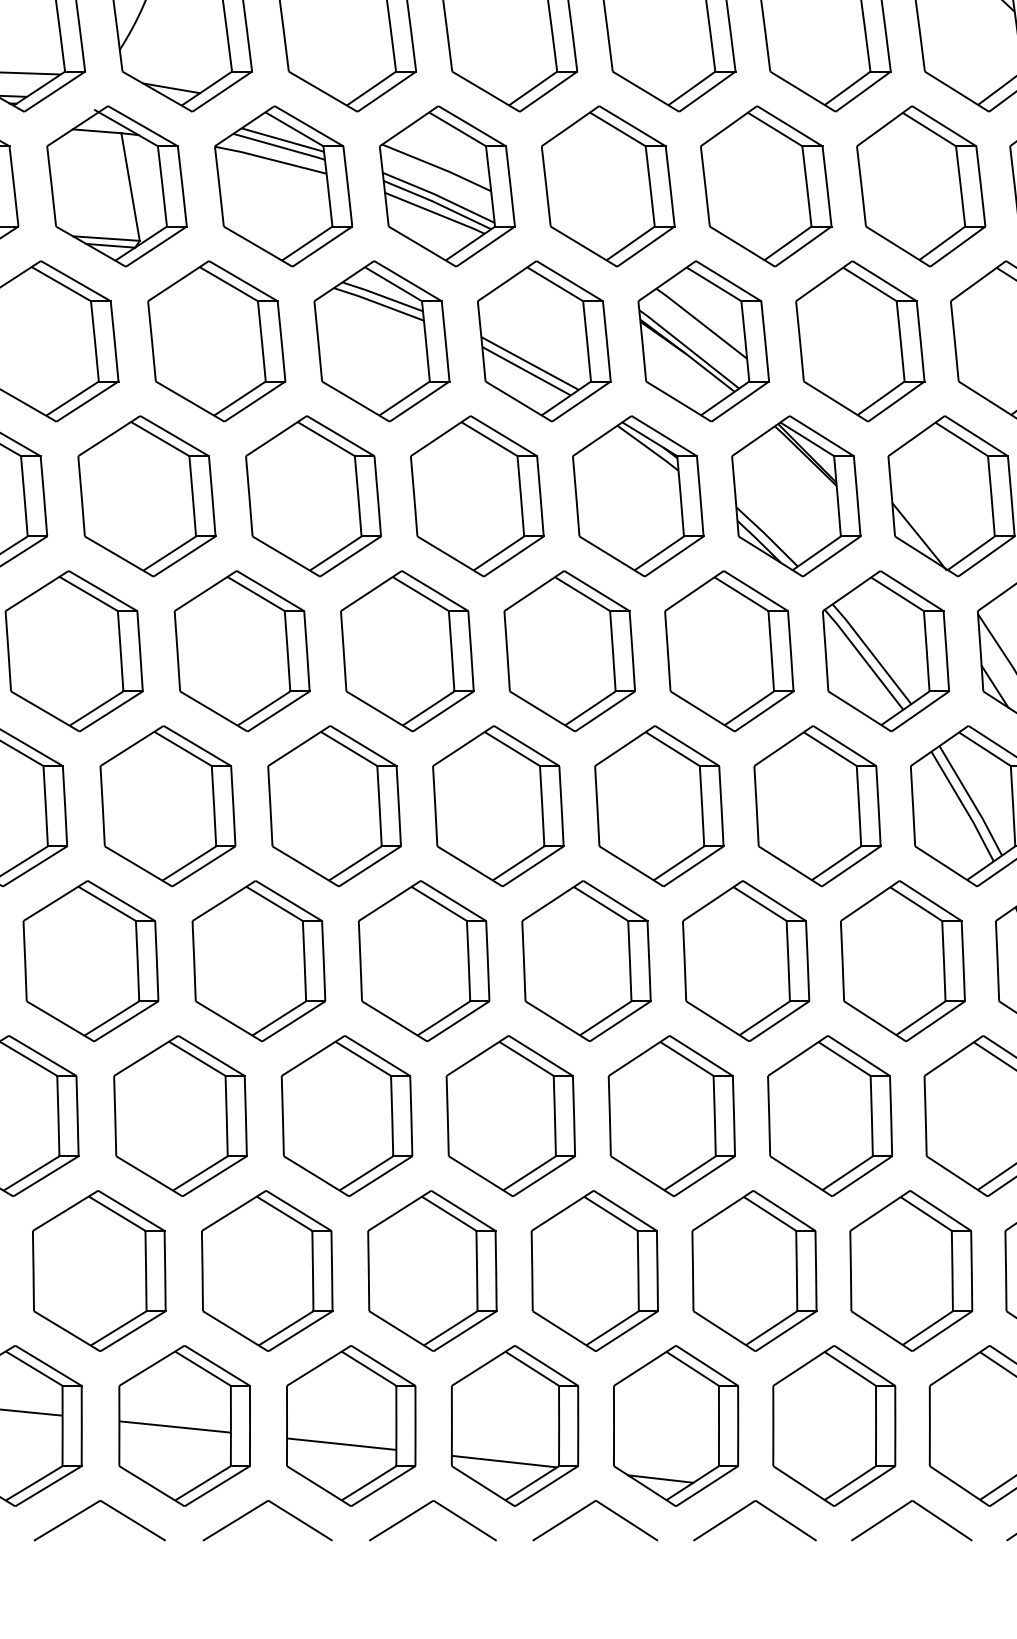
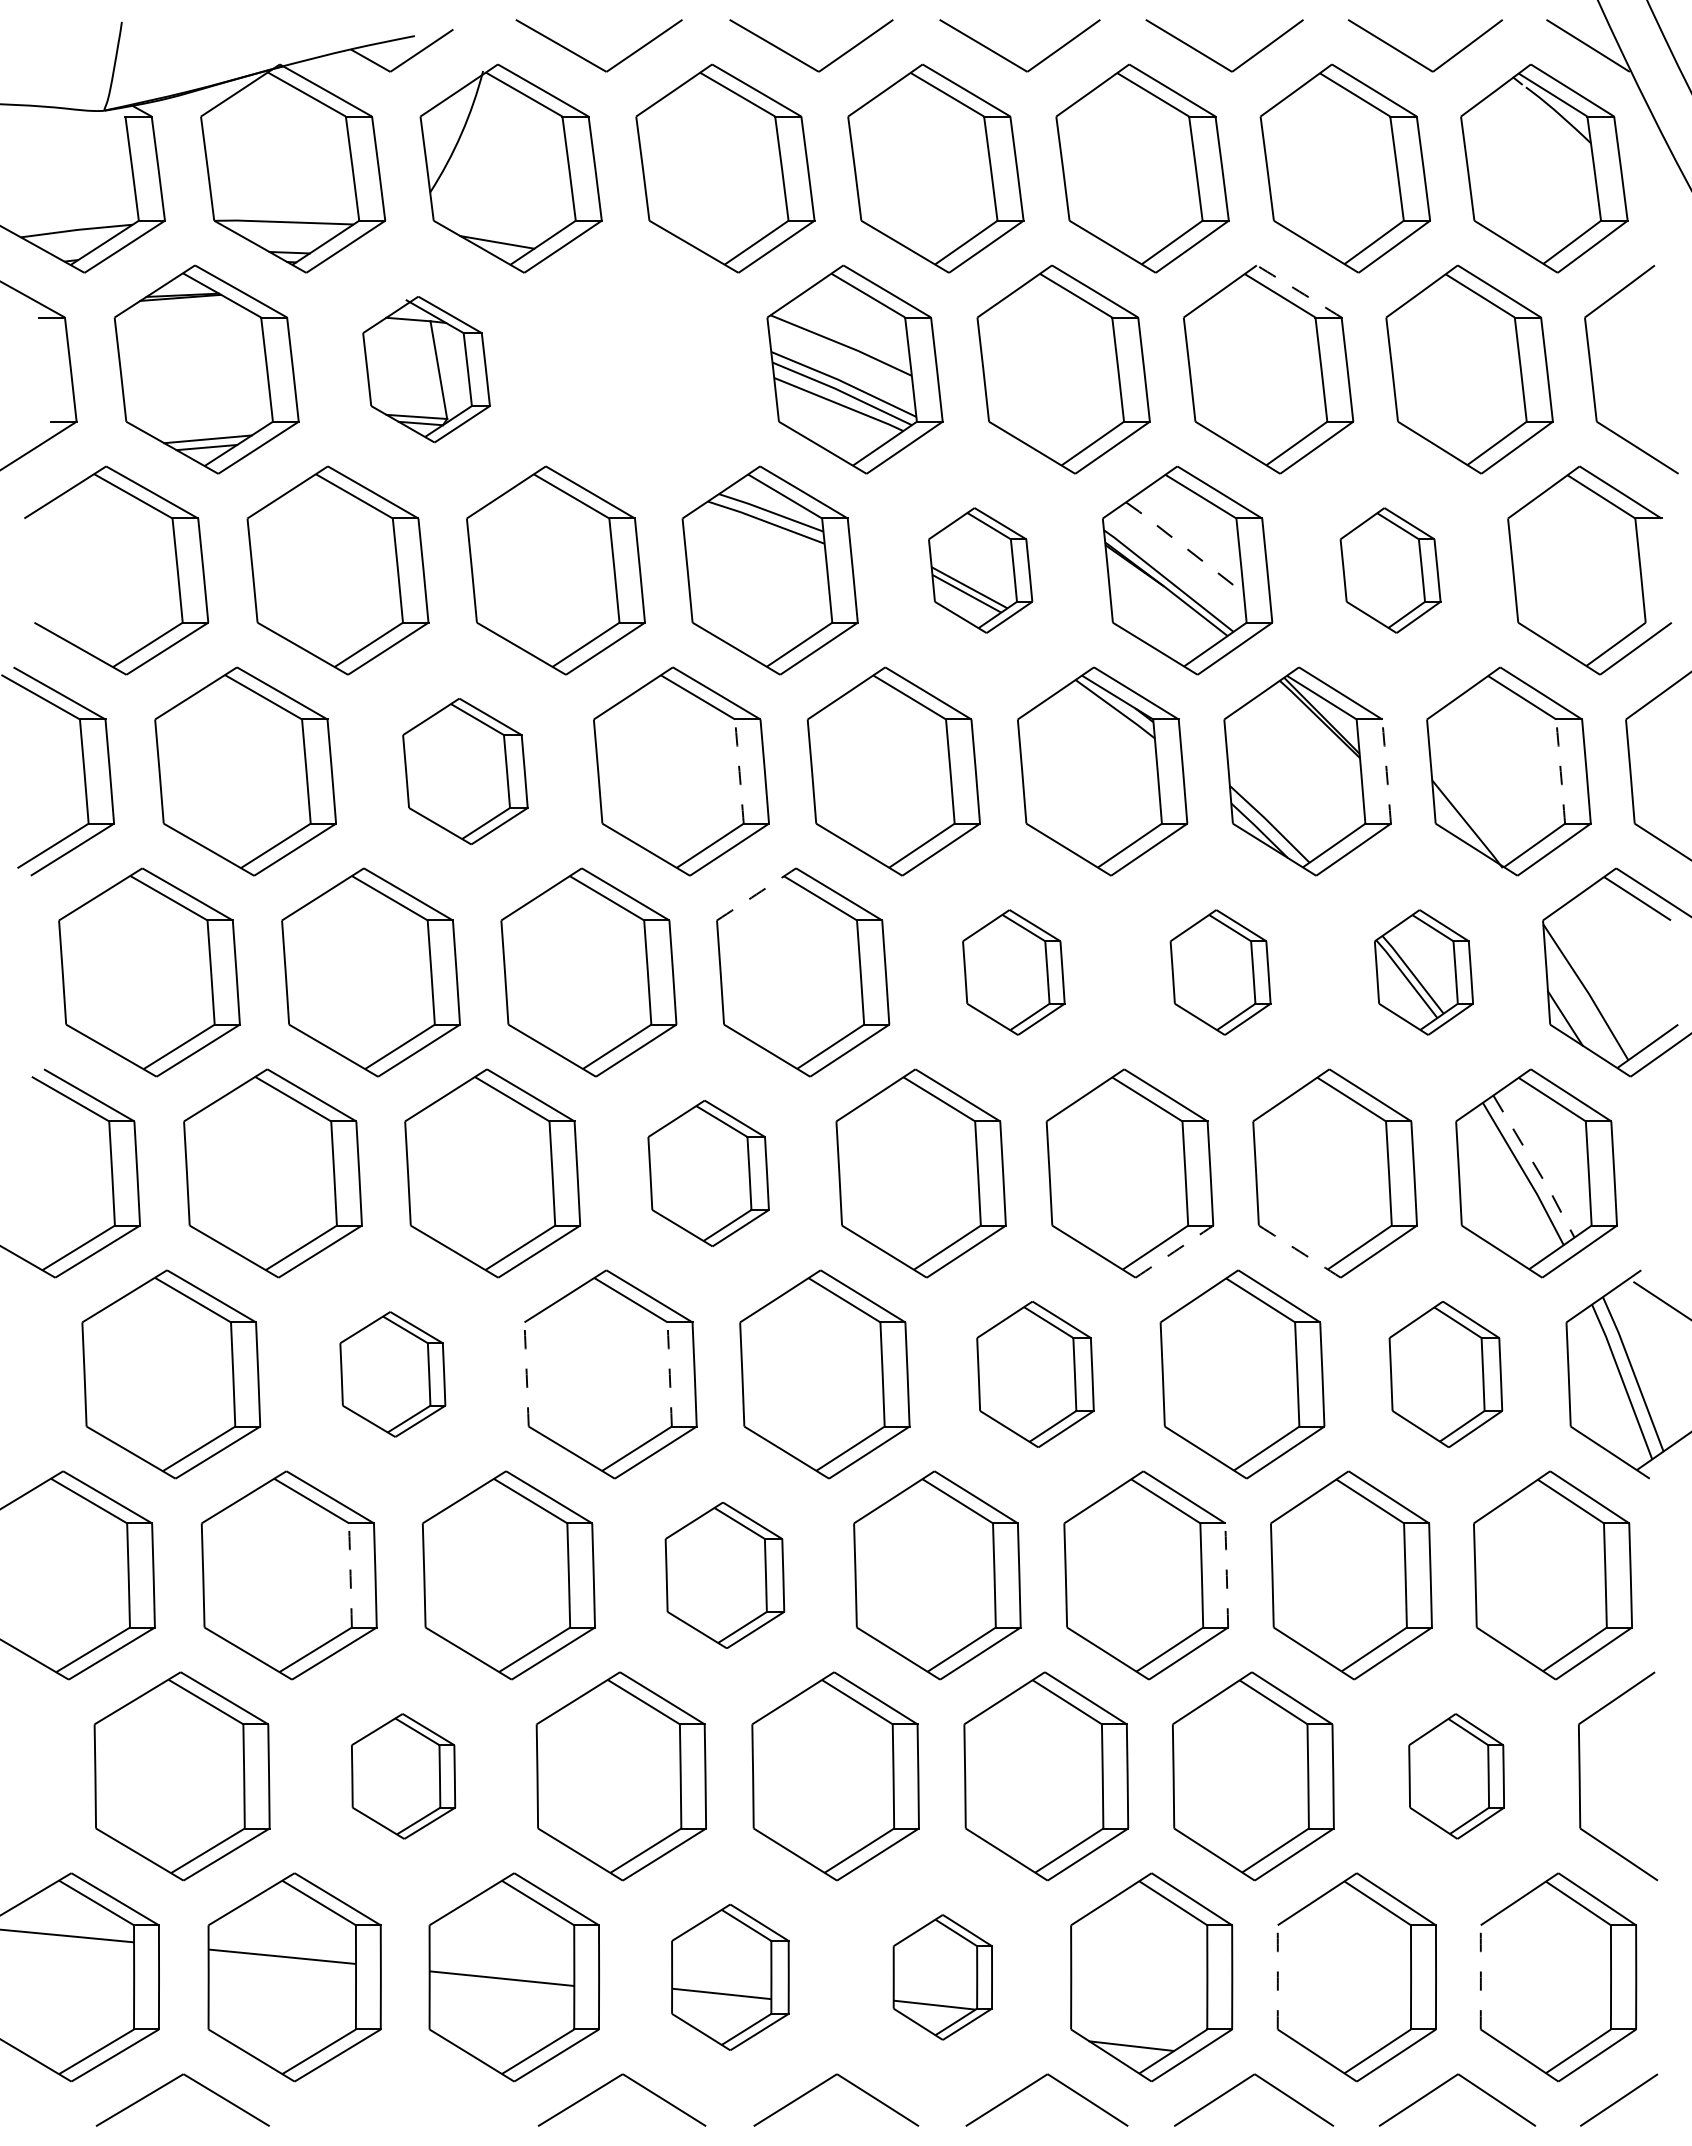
arc: (790, 126) -> (1299, 291), solid -> dashed
part: (116, 186) -> (426, 369), size x0.7
part: (283, 186) -> (642, 369), removed
line: (701, 323) -> (1184, 547), solid -> dashed
part: (544, 341) -> (980, 570), size x0.6
part: (860, 341) -> (1390, 570), size x0.6
part: (147, 496) -> (465, 771), size x0.7
arc: (358, 496) -> (739, 771), solid -> dashed
arc: (857, 496) -> (1386, 771), solid -> dashed
arc: (991, 496) -> (1560, 771), solid -> dashed
arc: (371, 591) -> (756, 894), solid -> dashed
part: (569, 651) -> (1013, 972), size x0.6
part: (729, 651) -> (1220, 972), size x0.6
part: (885, 651) -> (1423, 972), size x0.6
line: (972, 800) -> (1535, 1166), solid -> dashed
part: (334, 806) -> (708, 1173), size x0.7
arc: (693, 866) -> (1174, 1251), solid -> dashed
arc: (790, 866) -> (1299, 1251), solid -> dashed
part: (90, 961) -> (392, 1374), size x0.6
arc: (194, 961) -> (526, 1374), solid -> dashed
arc: (304, 961) -> (669, 1374), solid -> dashed
part: (586, 961) -> (1035, 1374), size x0.7
part: (902, 961) -> (1445, 1374), size x0.7
arc: (58, 1116) -> (350, 1575), solid -> dashed
part: (346, 1116) -> (724, 1575), size x0.7
arc: (733, 1116) -> (1226, 1575), solid -> dashed
part: (99, 1271) -> (403, 1776), size x0.6
part: (911, 1271) -> (1456, 1776), size x0.6
part: (351, 1426) -> (730, 1977), size x0.7
part: (514, 1426) -> (942, 1977), size x0.6
arc: (773, 1426) -> (1277, 1977), solid -> dashed
arc: (929, 1426) -> (1480, 1977), solid -> dashed
part: (91, 1507) -> (393, 2082), removed

